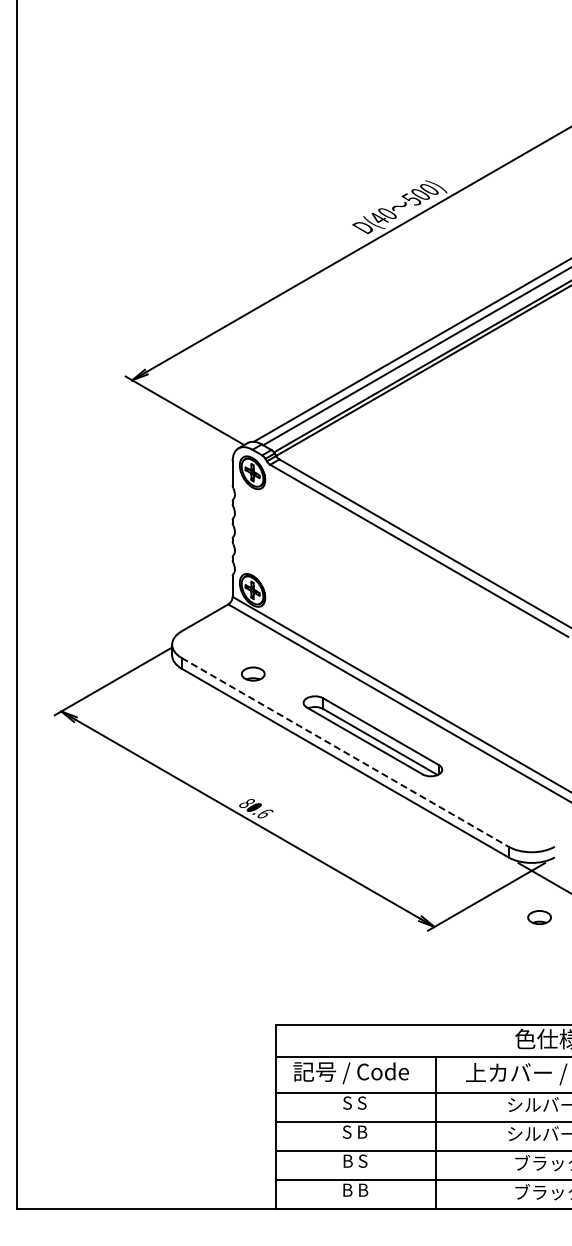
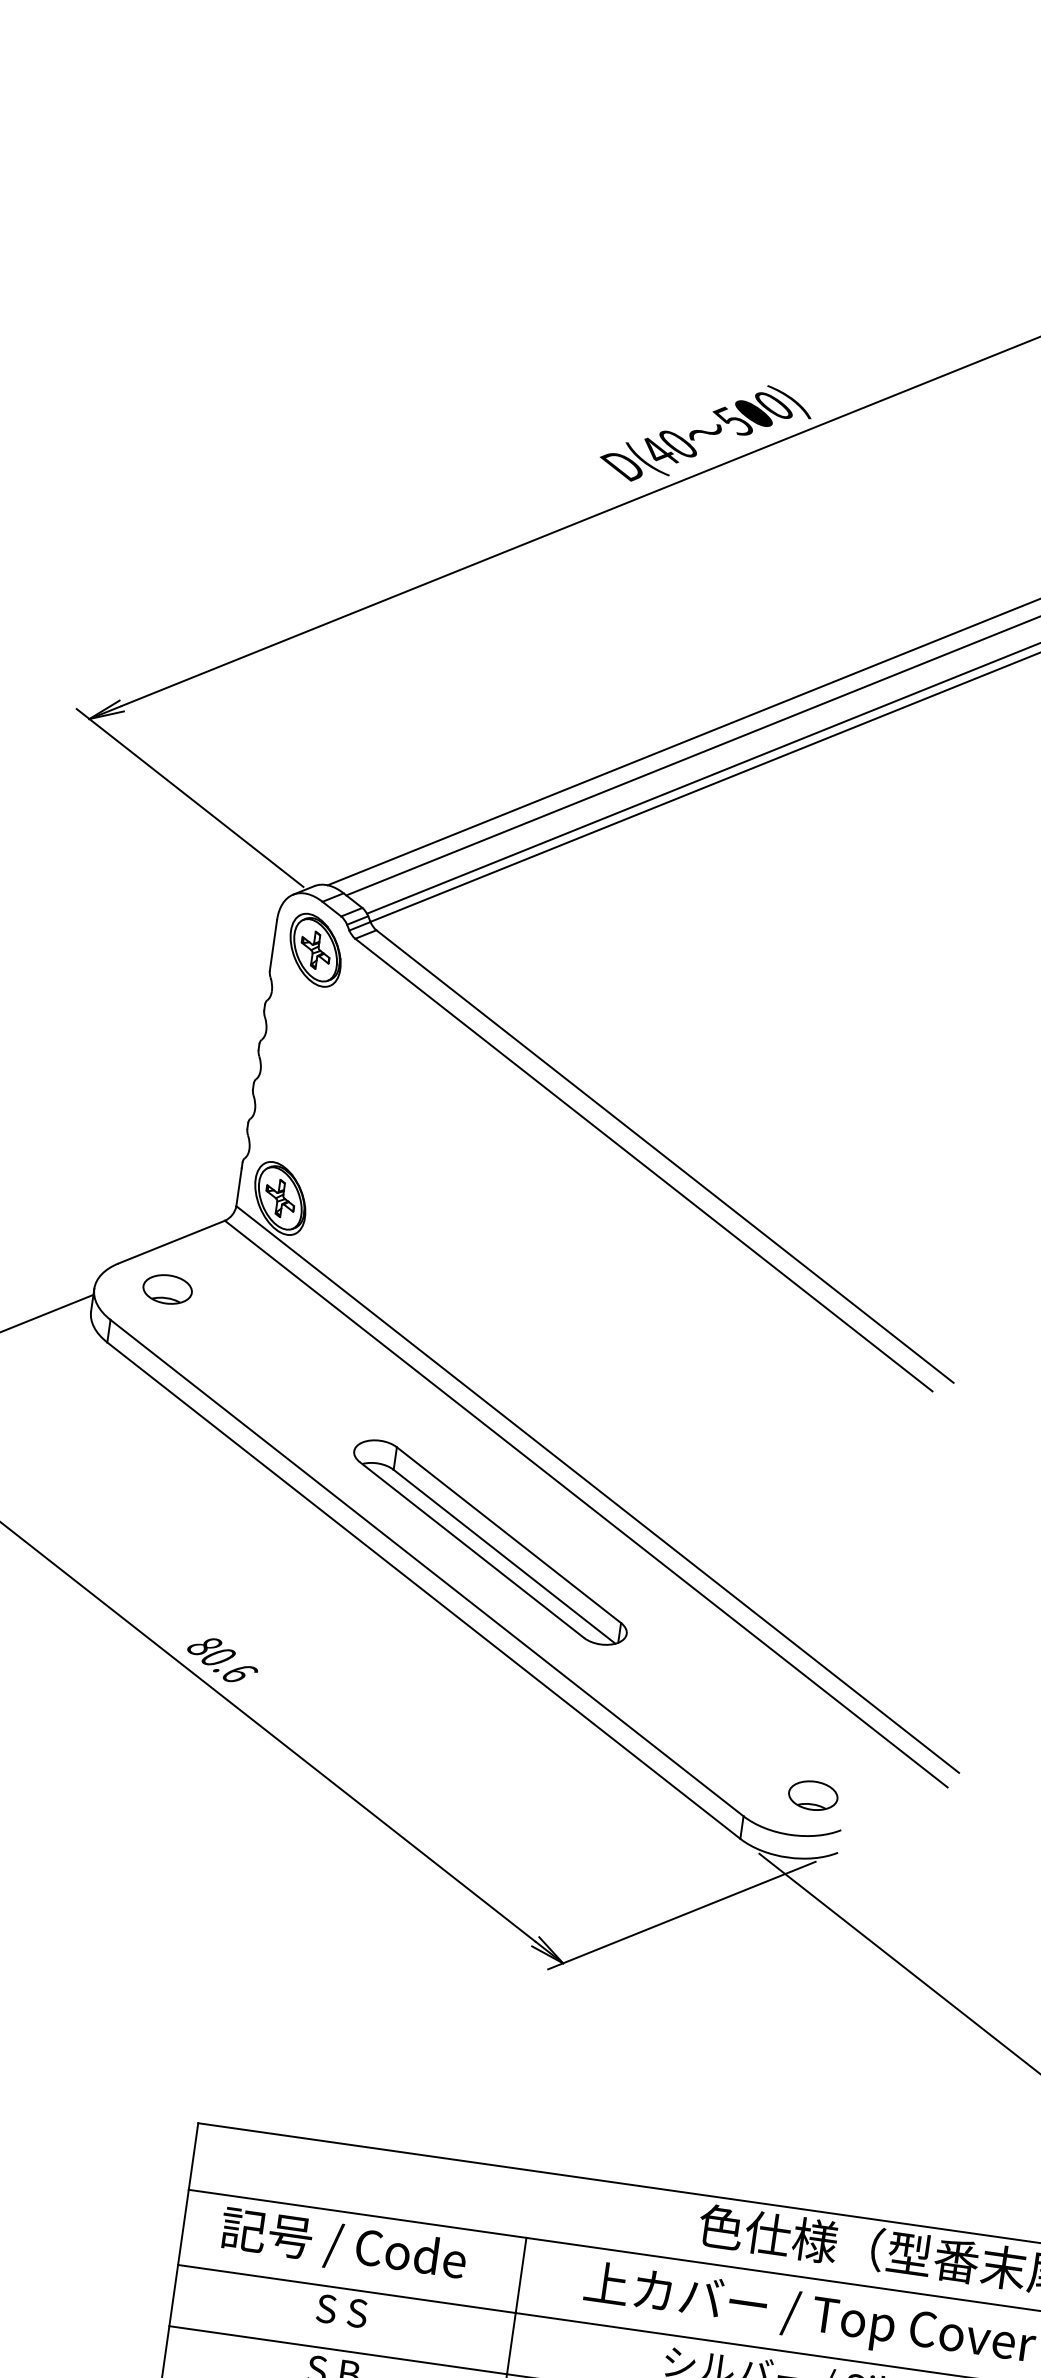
part: (253, 673) -> (168, 1288), moved
line: (345, 752) -> (427, 1568), dashed -> solid
part: (539, 917) -> (813, 1795), moved

